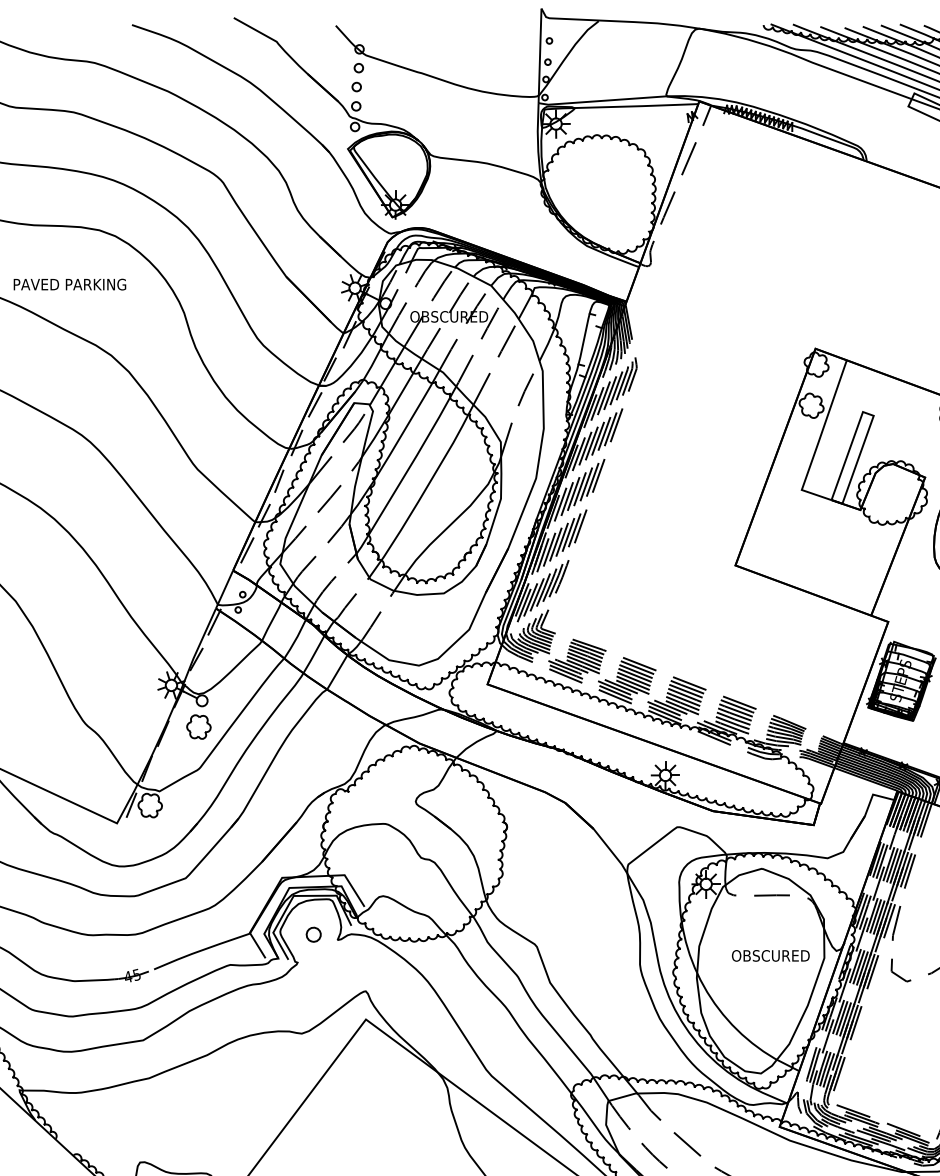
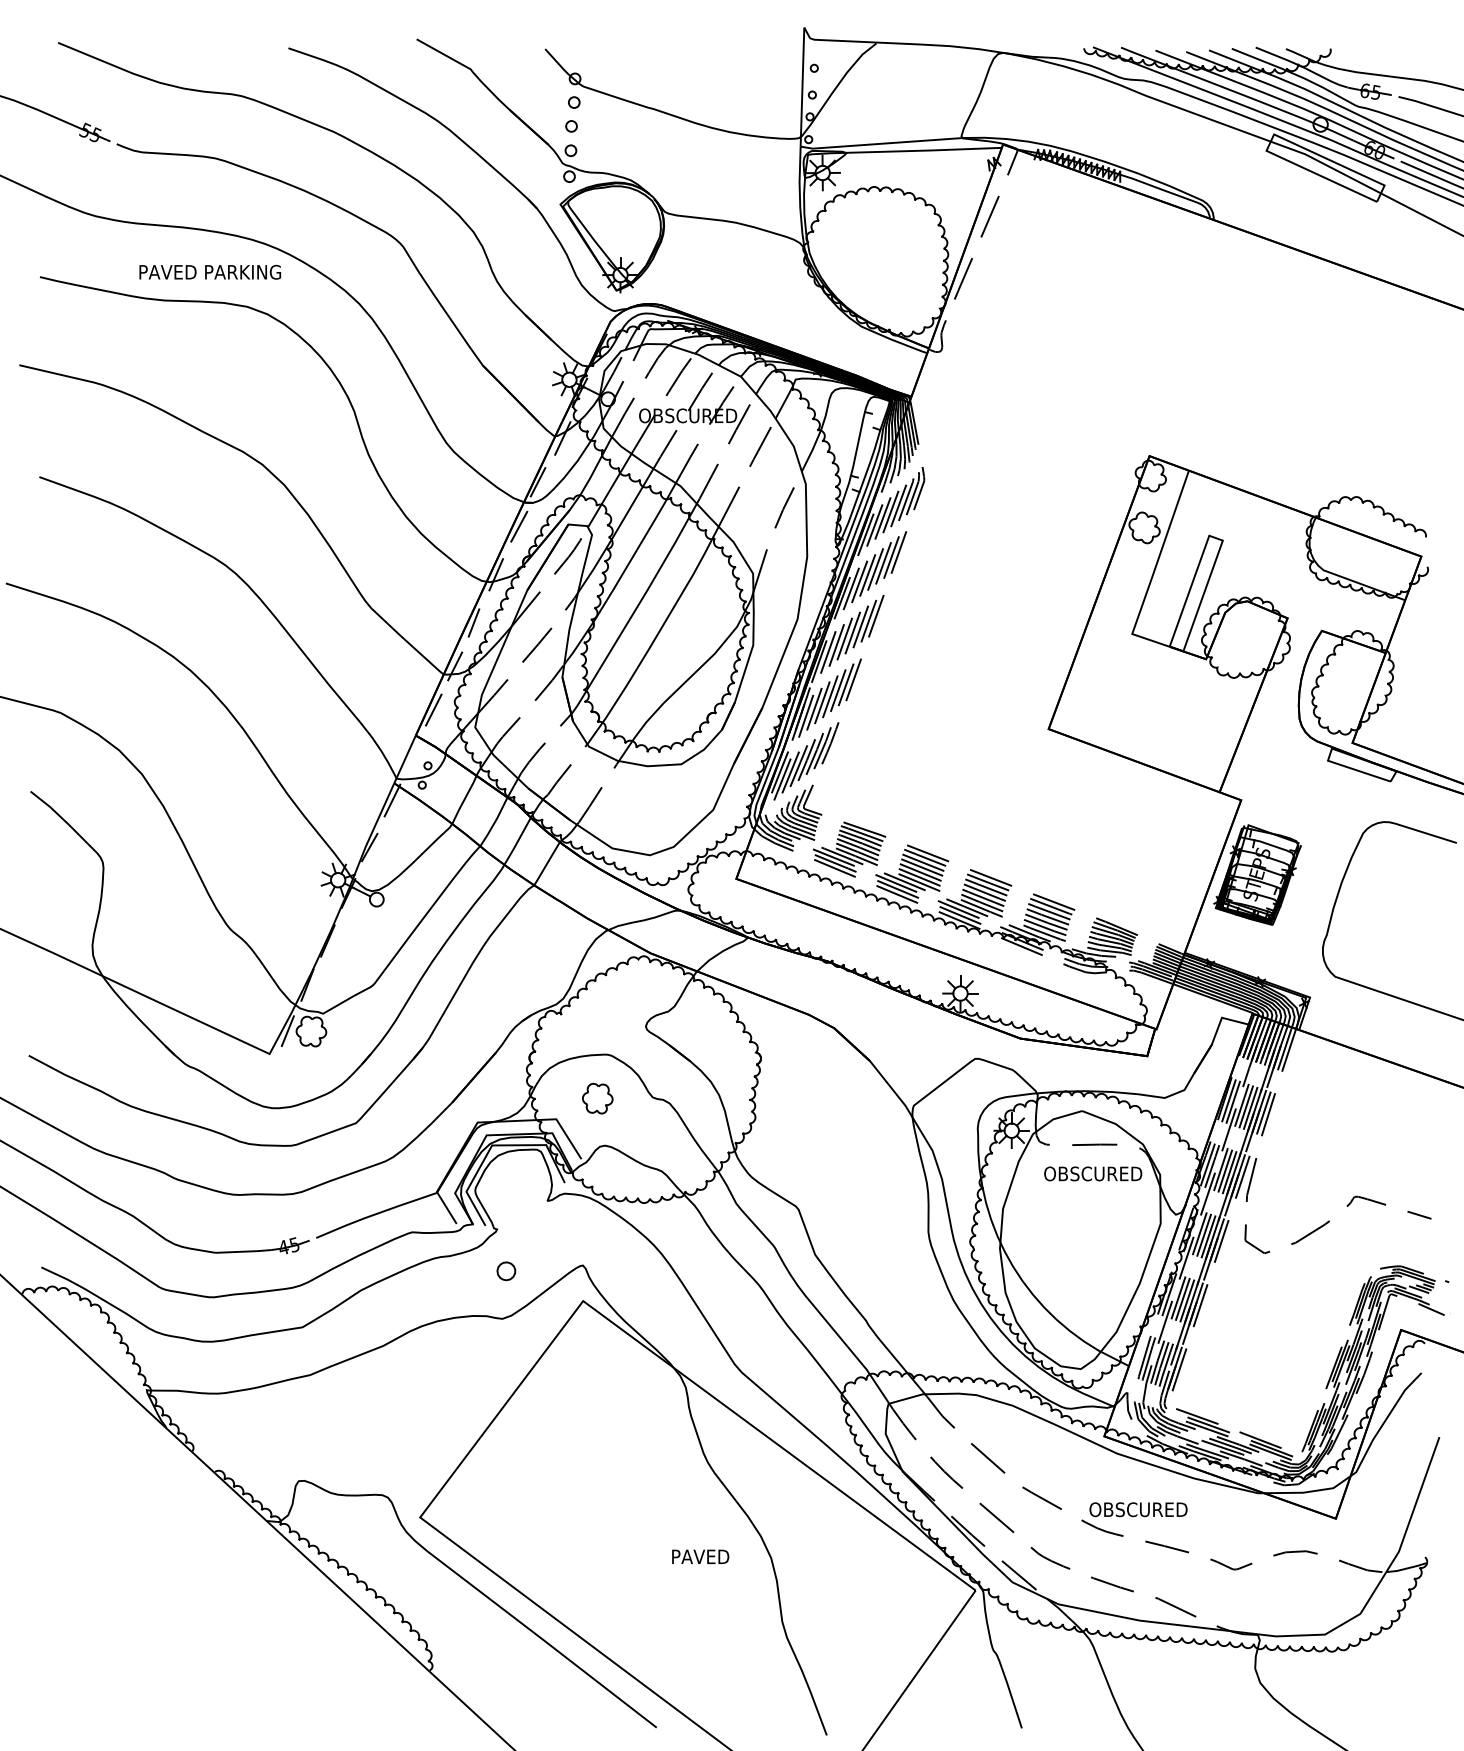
text: (70, 283) -> (210, 271), moved
part: (198, 726) -> (597, 1098), moved
part: (313, 934) -> (506, 1271), moved
text: (771, 955) -> (1093, 1173), moved

